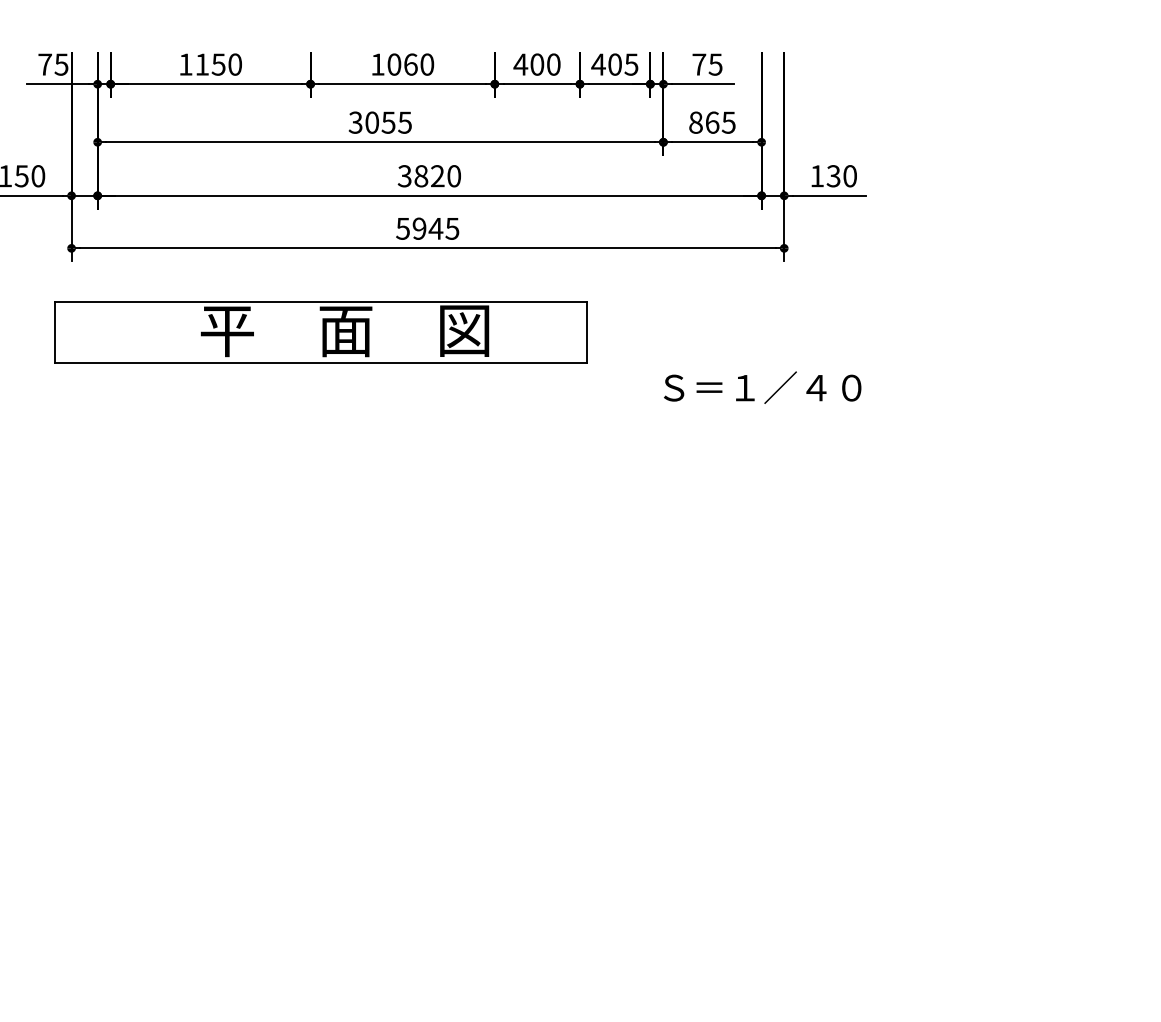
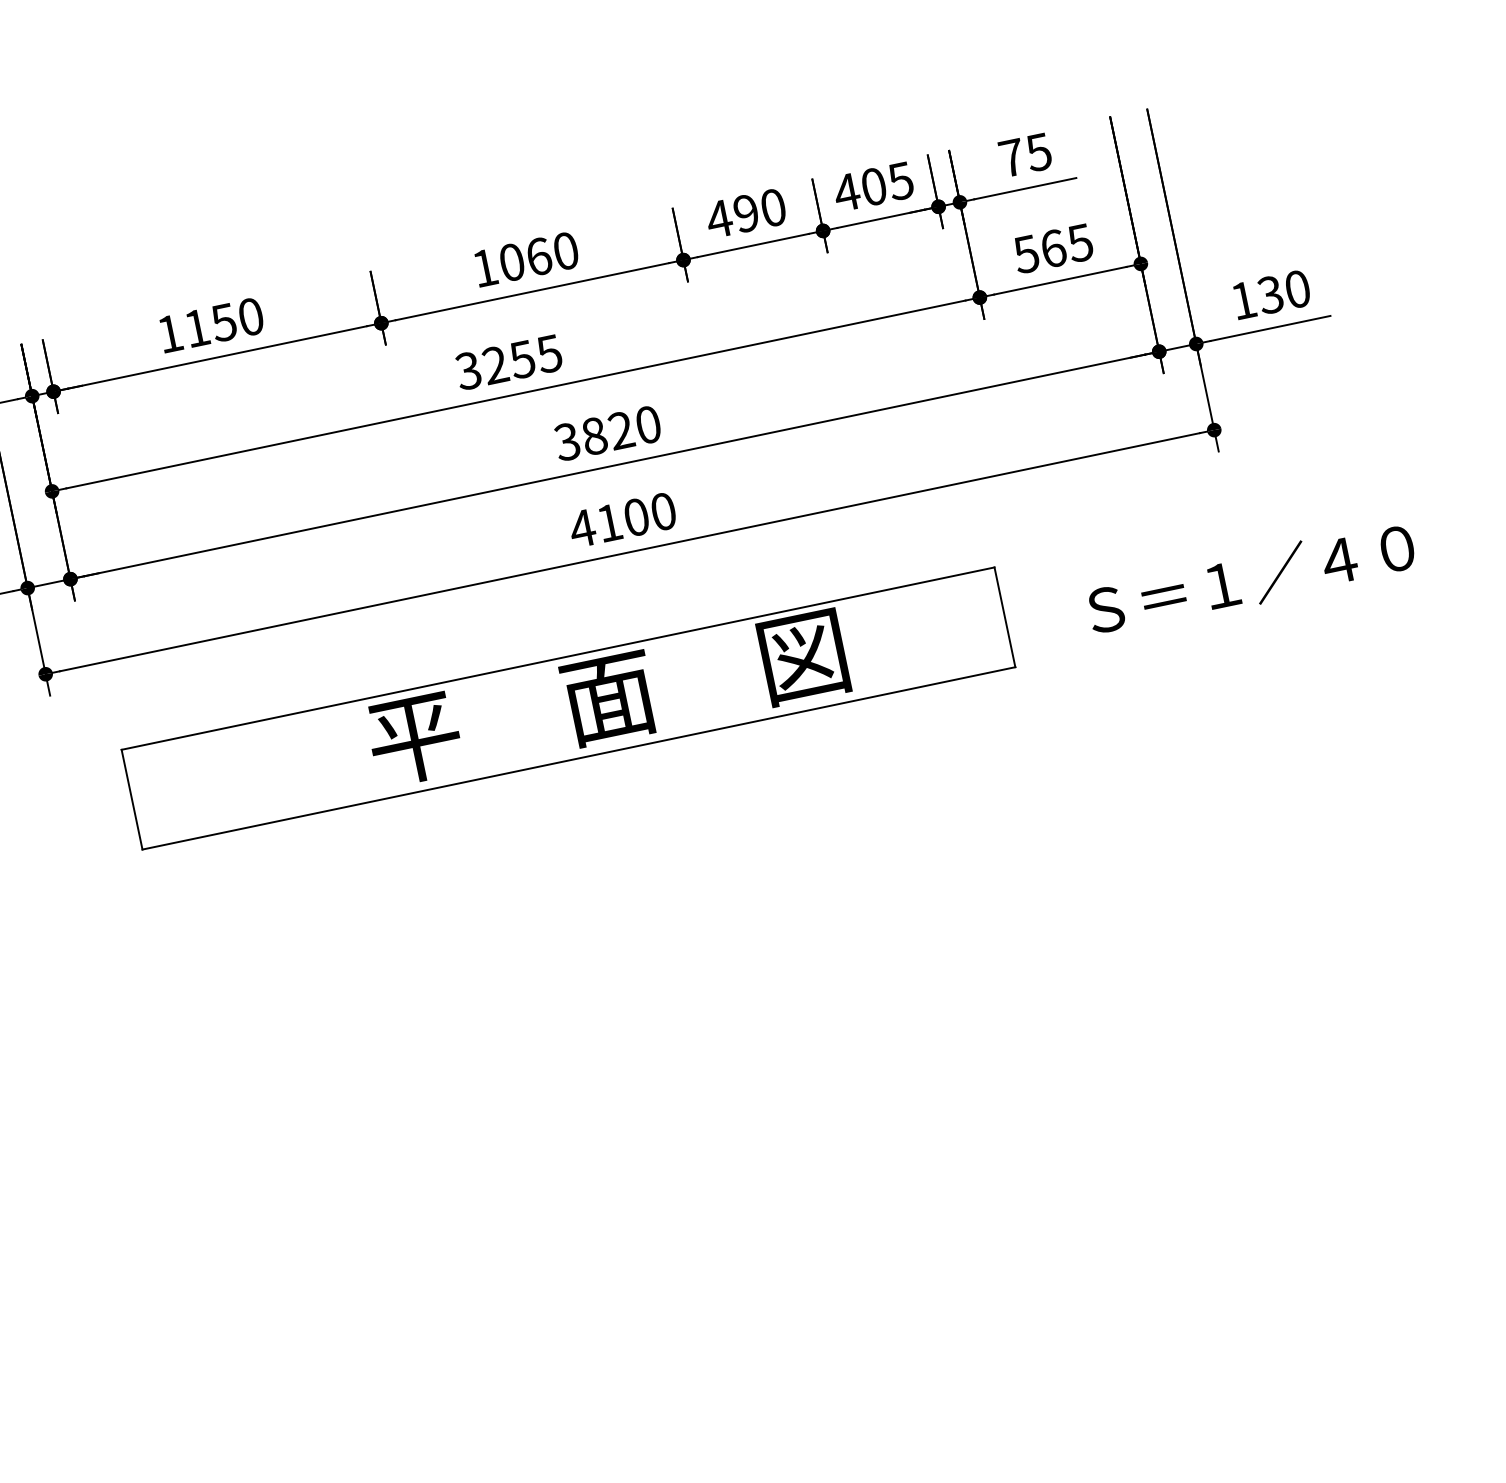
text: (537, 64) -> (746, 213), 400 -> 490
text: (371, 122) -> (494, 365), 3055 -> 3255
text: (695, 122) -> (1025, 254), 865 -> 565
text: (427, 228) -> (622, 519), 5945 -> 4100
part: (320, 332) -> (567, 709), moved
text: (762, 387) -> (1250, 578), moved

